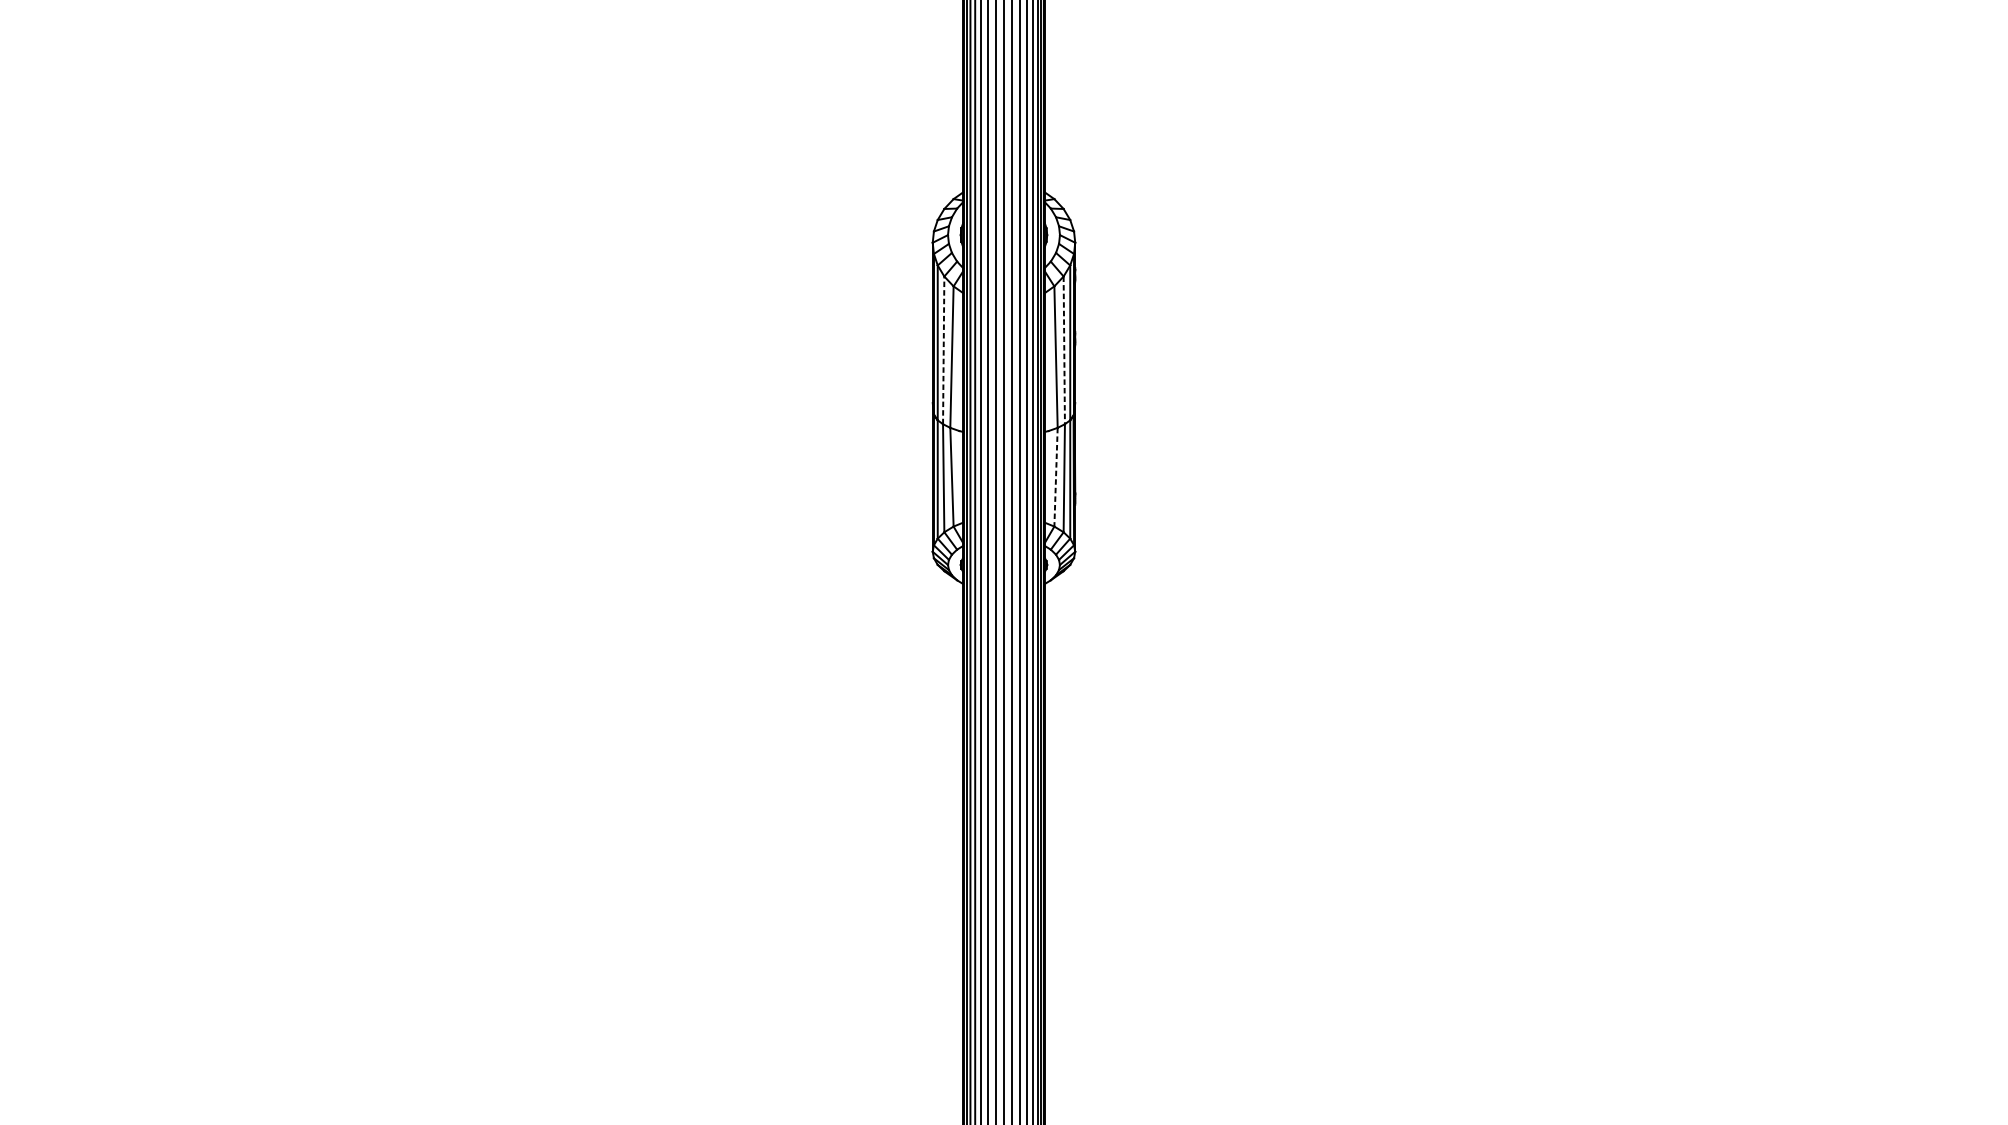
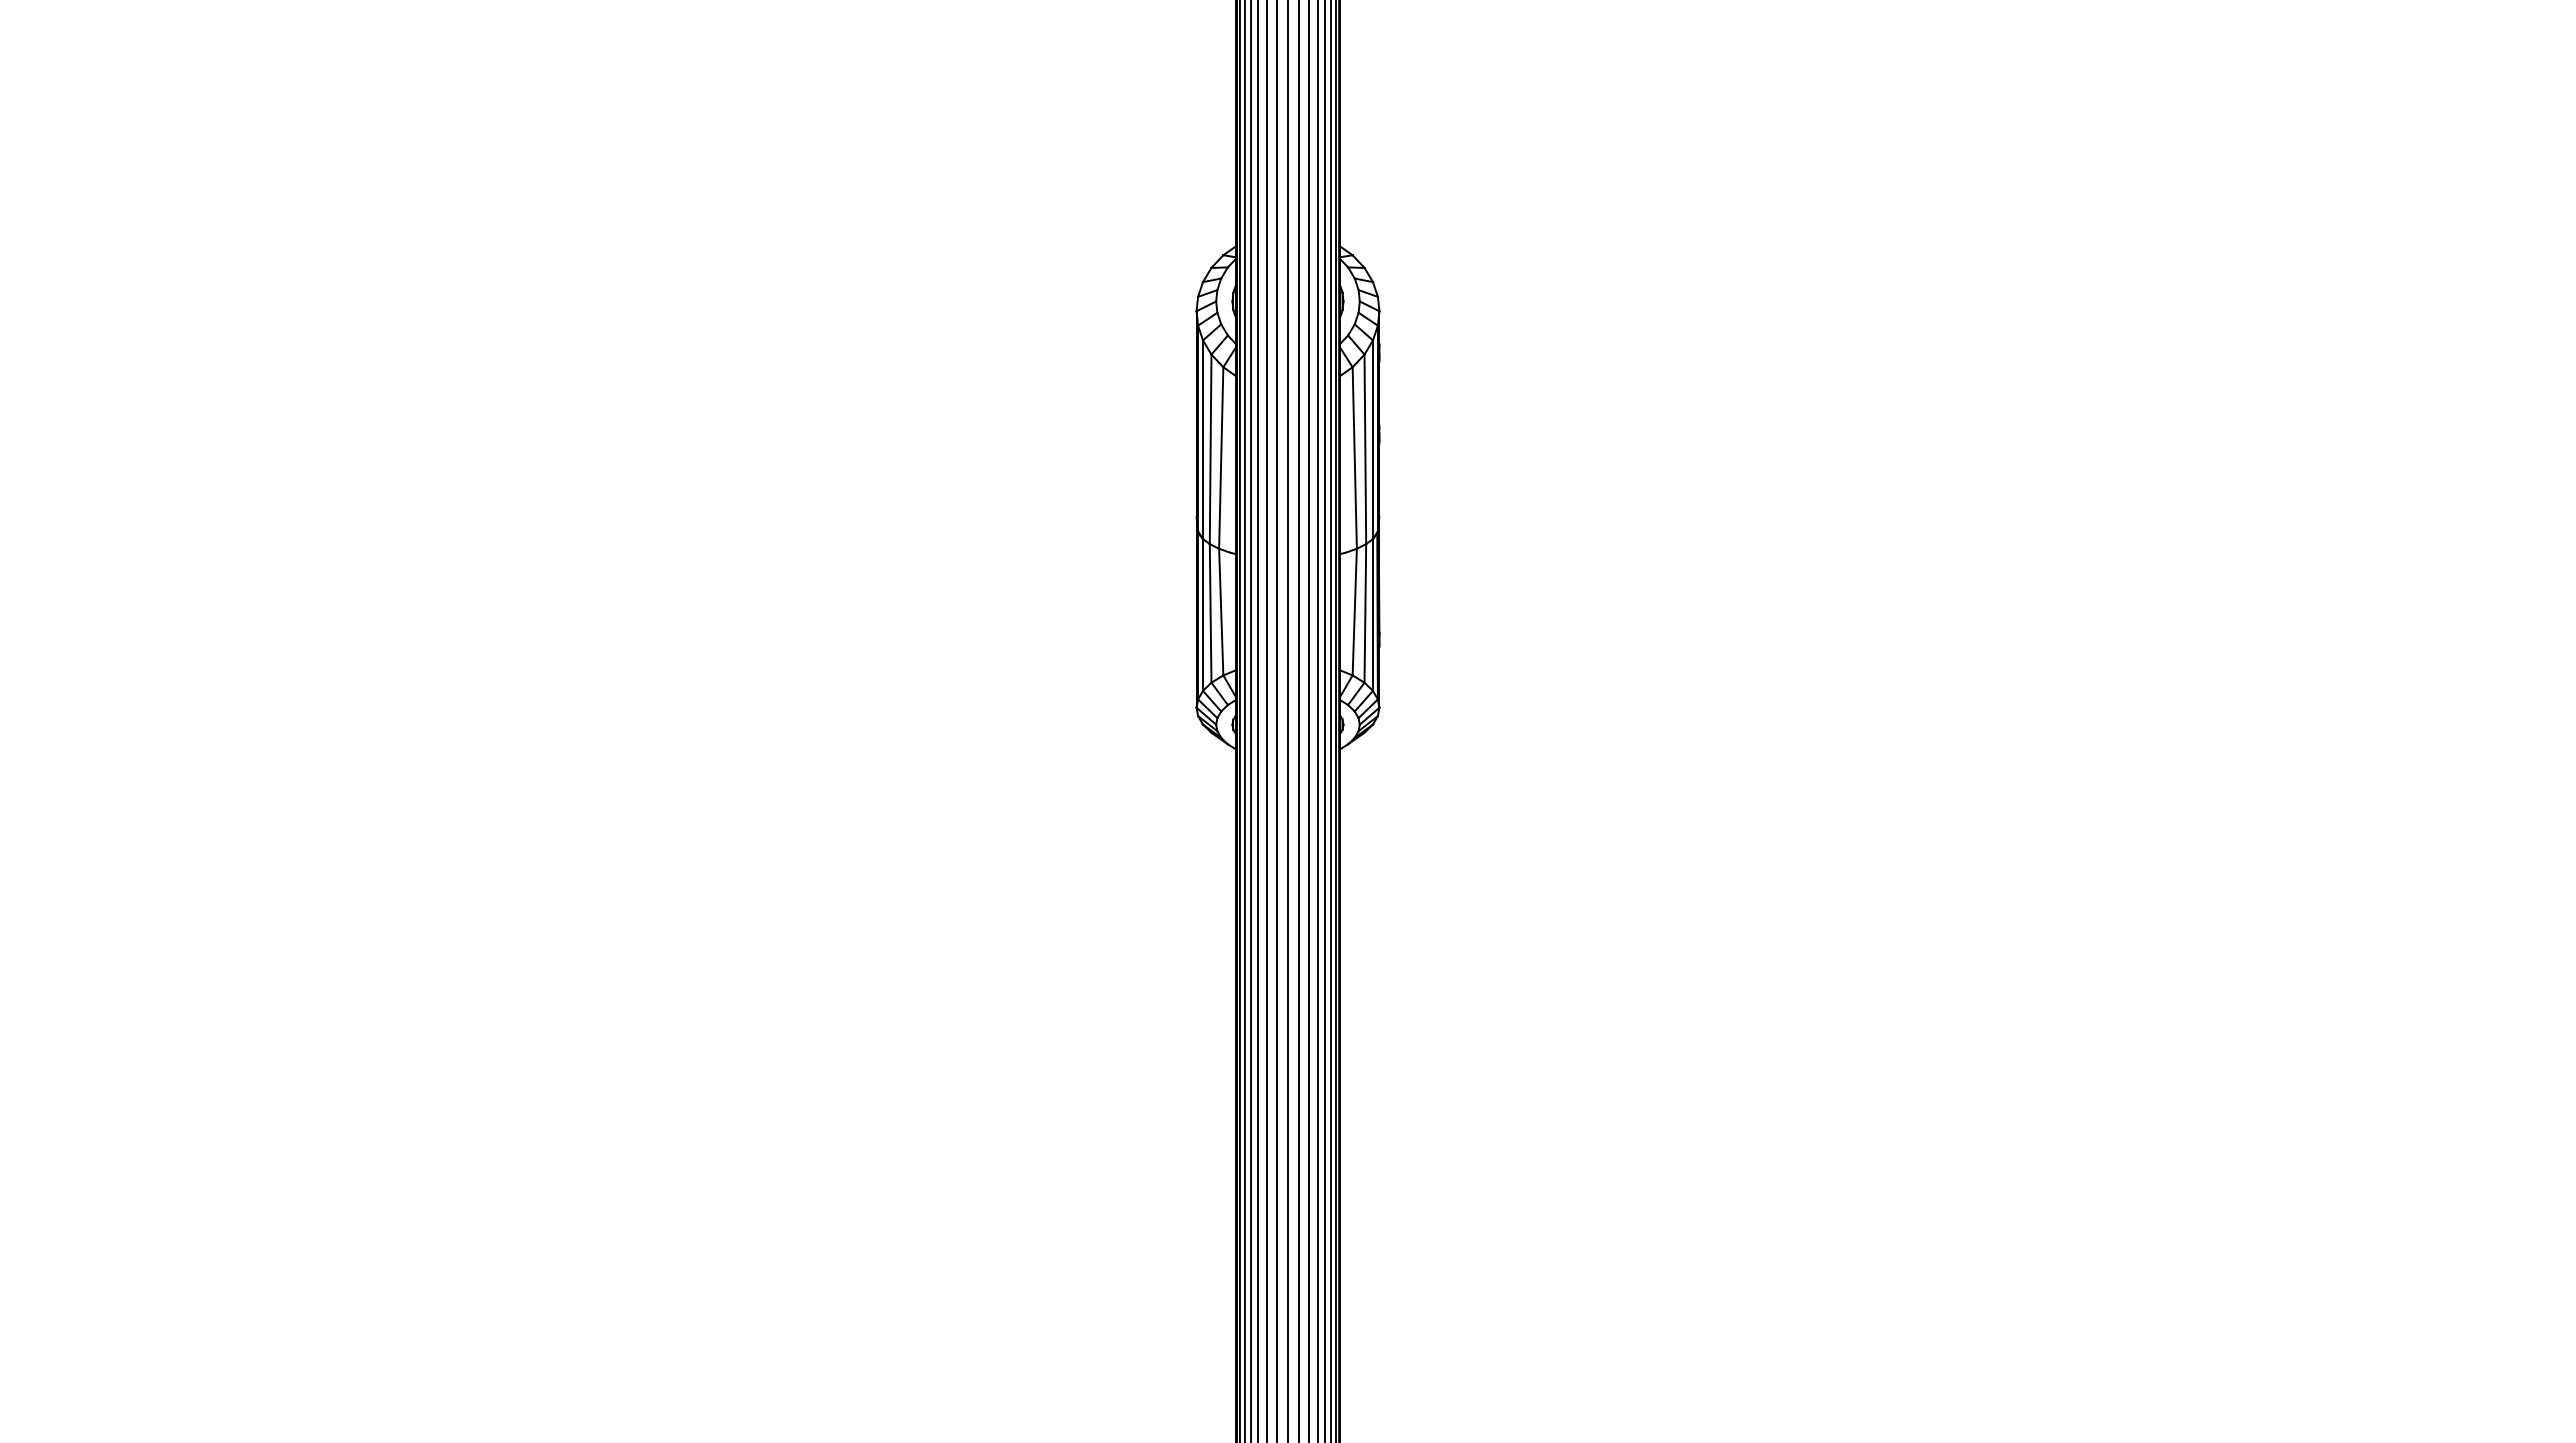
line: (943, 350) -> (1210, 449), dashed -> solid
line: (1064, 350) -> (1365, 449), dashed -> solid
line: (1055, 477) -> (1354, 612), dashed -> solid

